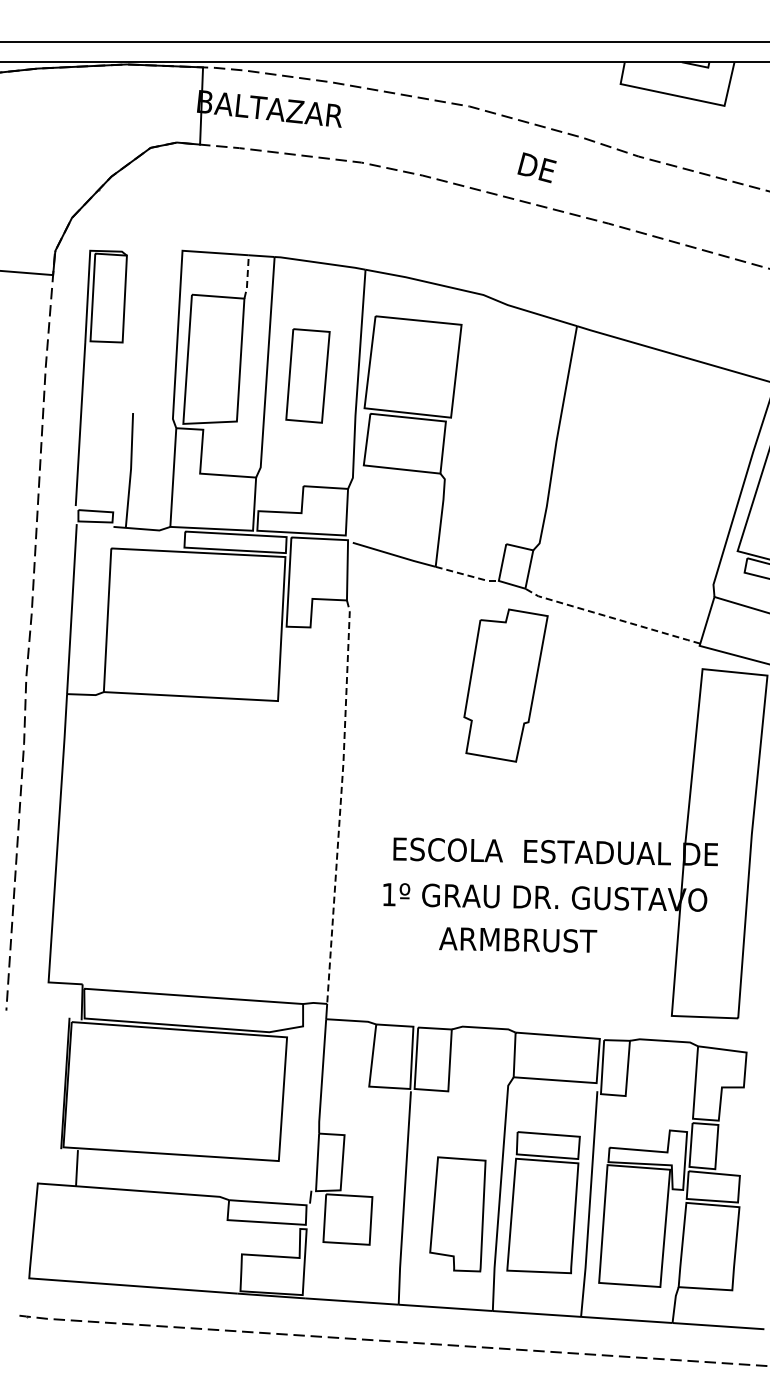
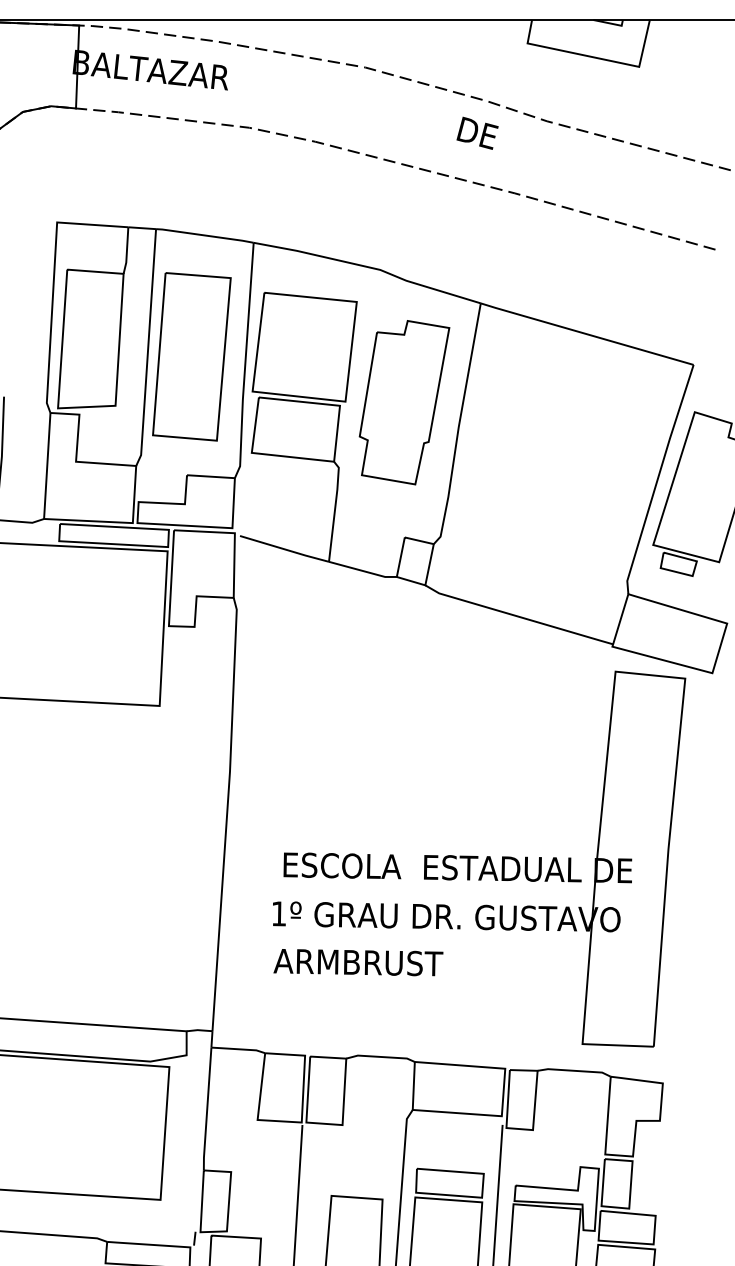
text: (536, 167) -> (476, 133), moved
line: (247, 277) -> (126, 251), dashed -> solid
part: (307, 375) -> (191, 356), size x1.67
line: (468, 575) -> (364, 571), dashed -> solid
line: (612, 617) -> (518, 616), dashed -> solid
part: (505, 685) -> (403, 402), moved
line: (340, 801) -> (226, 813), dashed -> solid
text: (518, 939) -> (358, 962), moved

